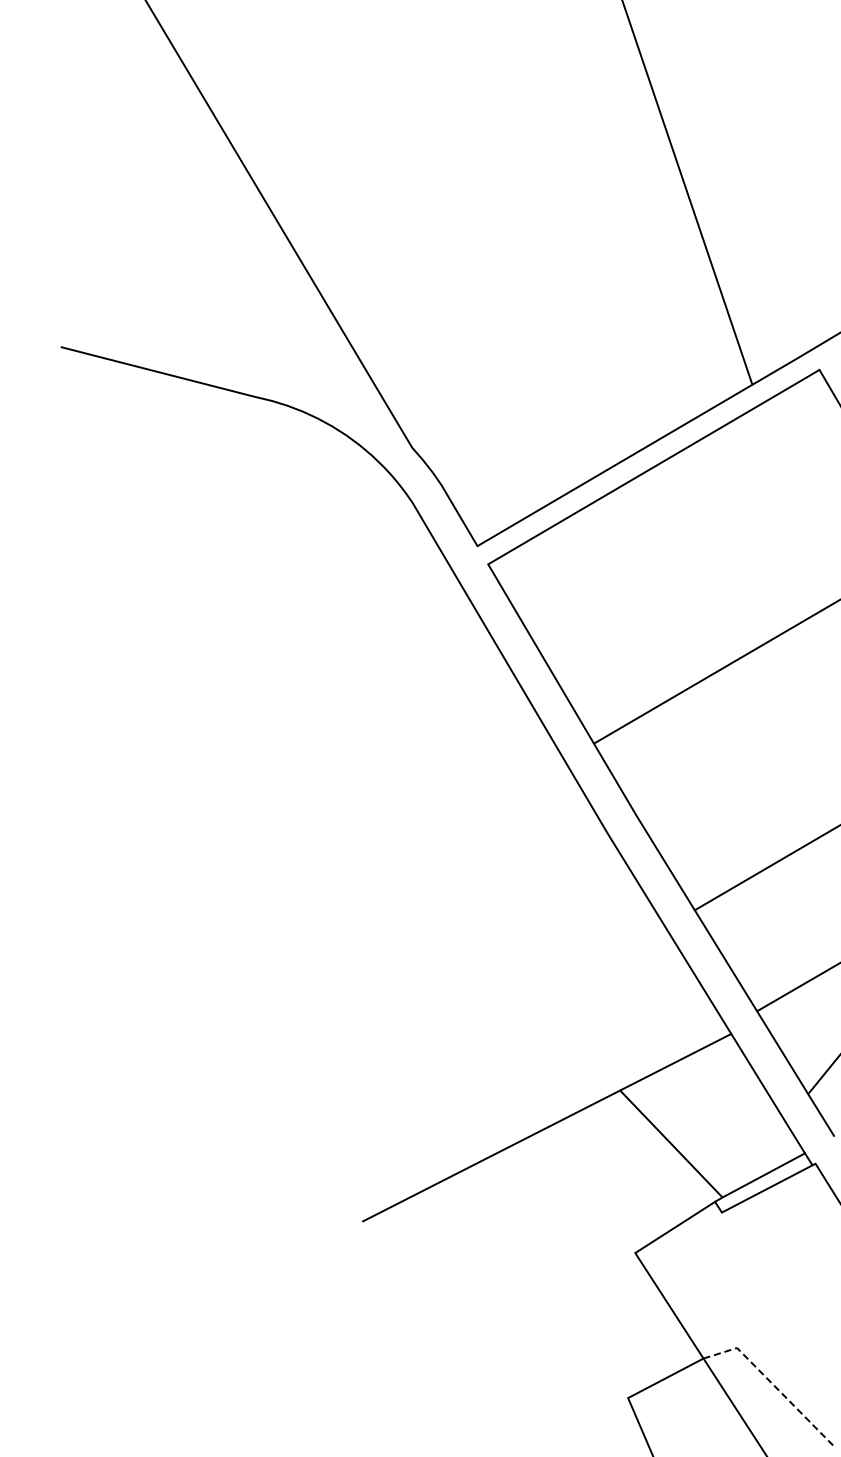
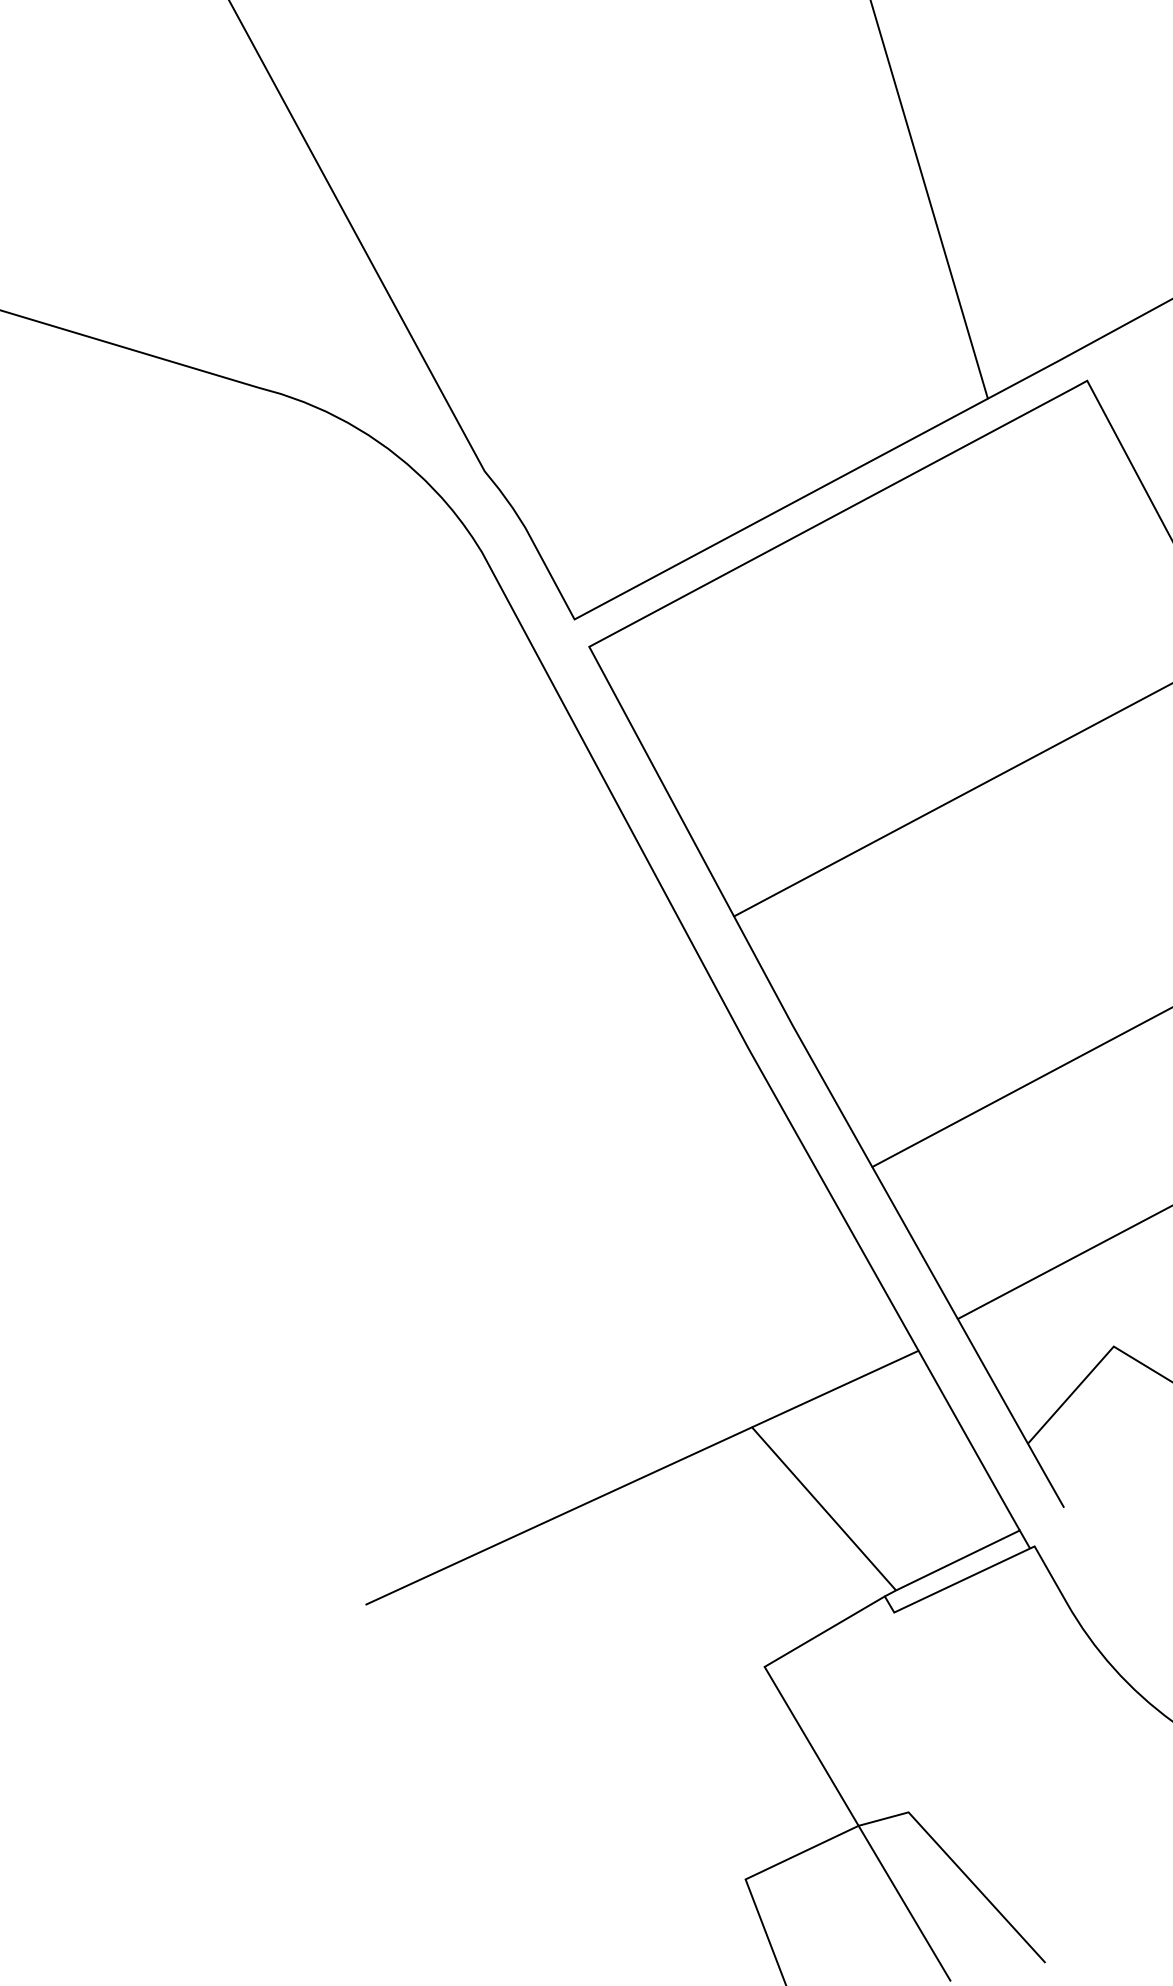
line: (772, 1384) -> (958, 1868), dashed -> solid

